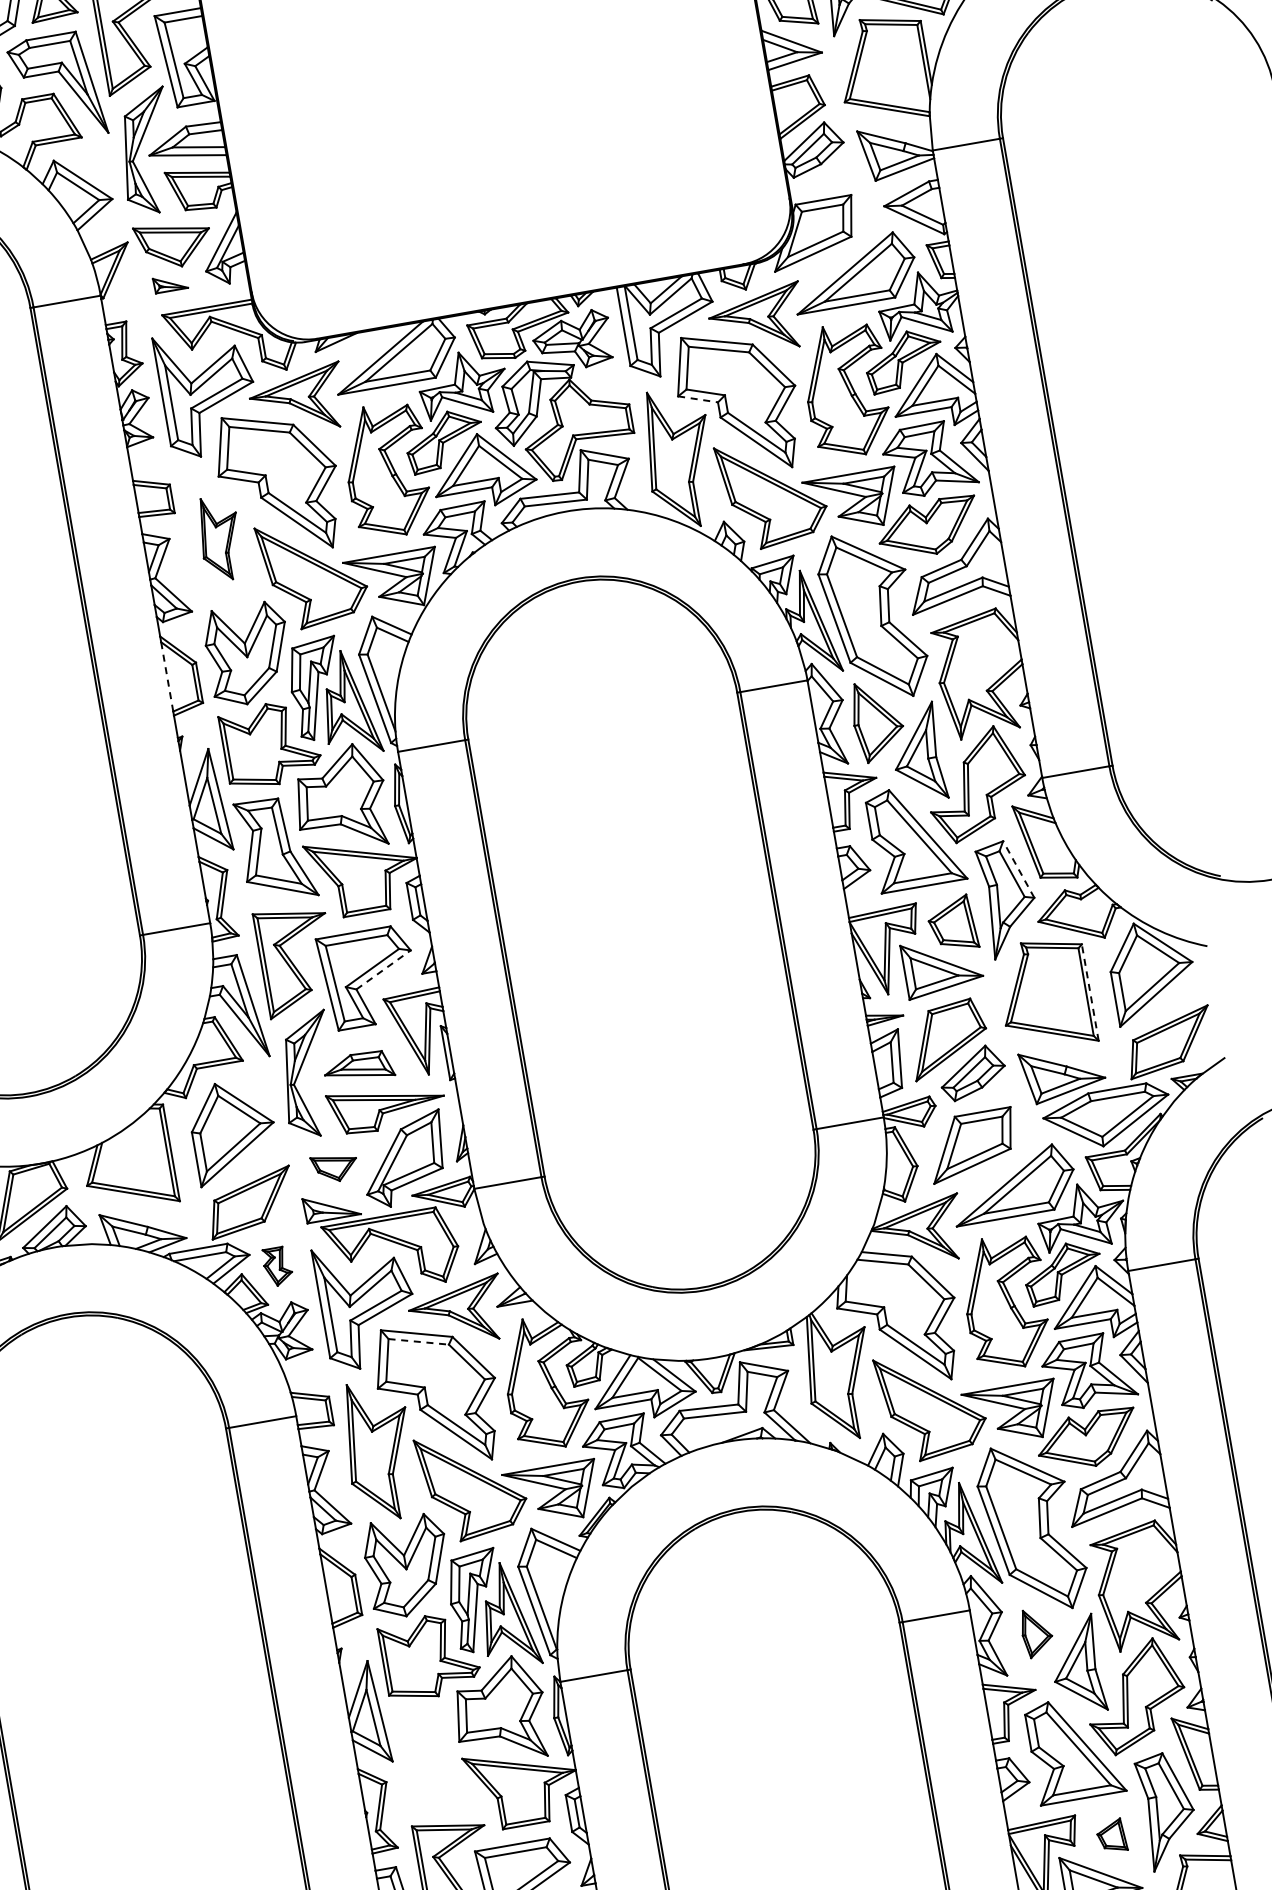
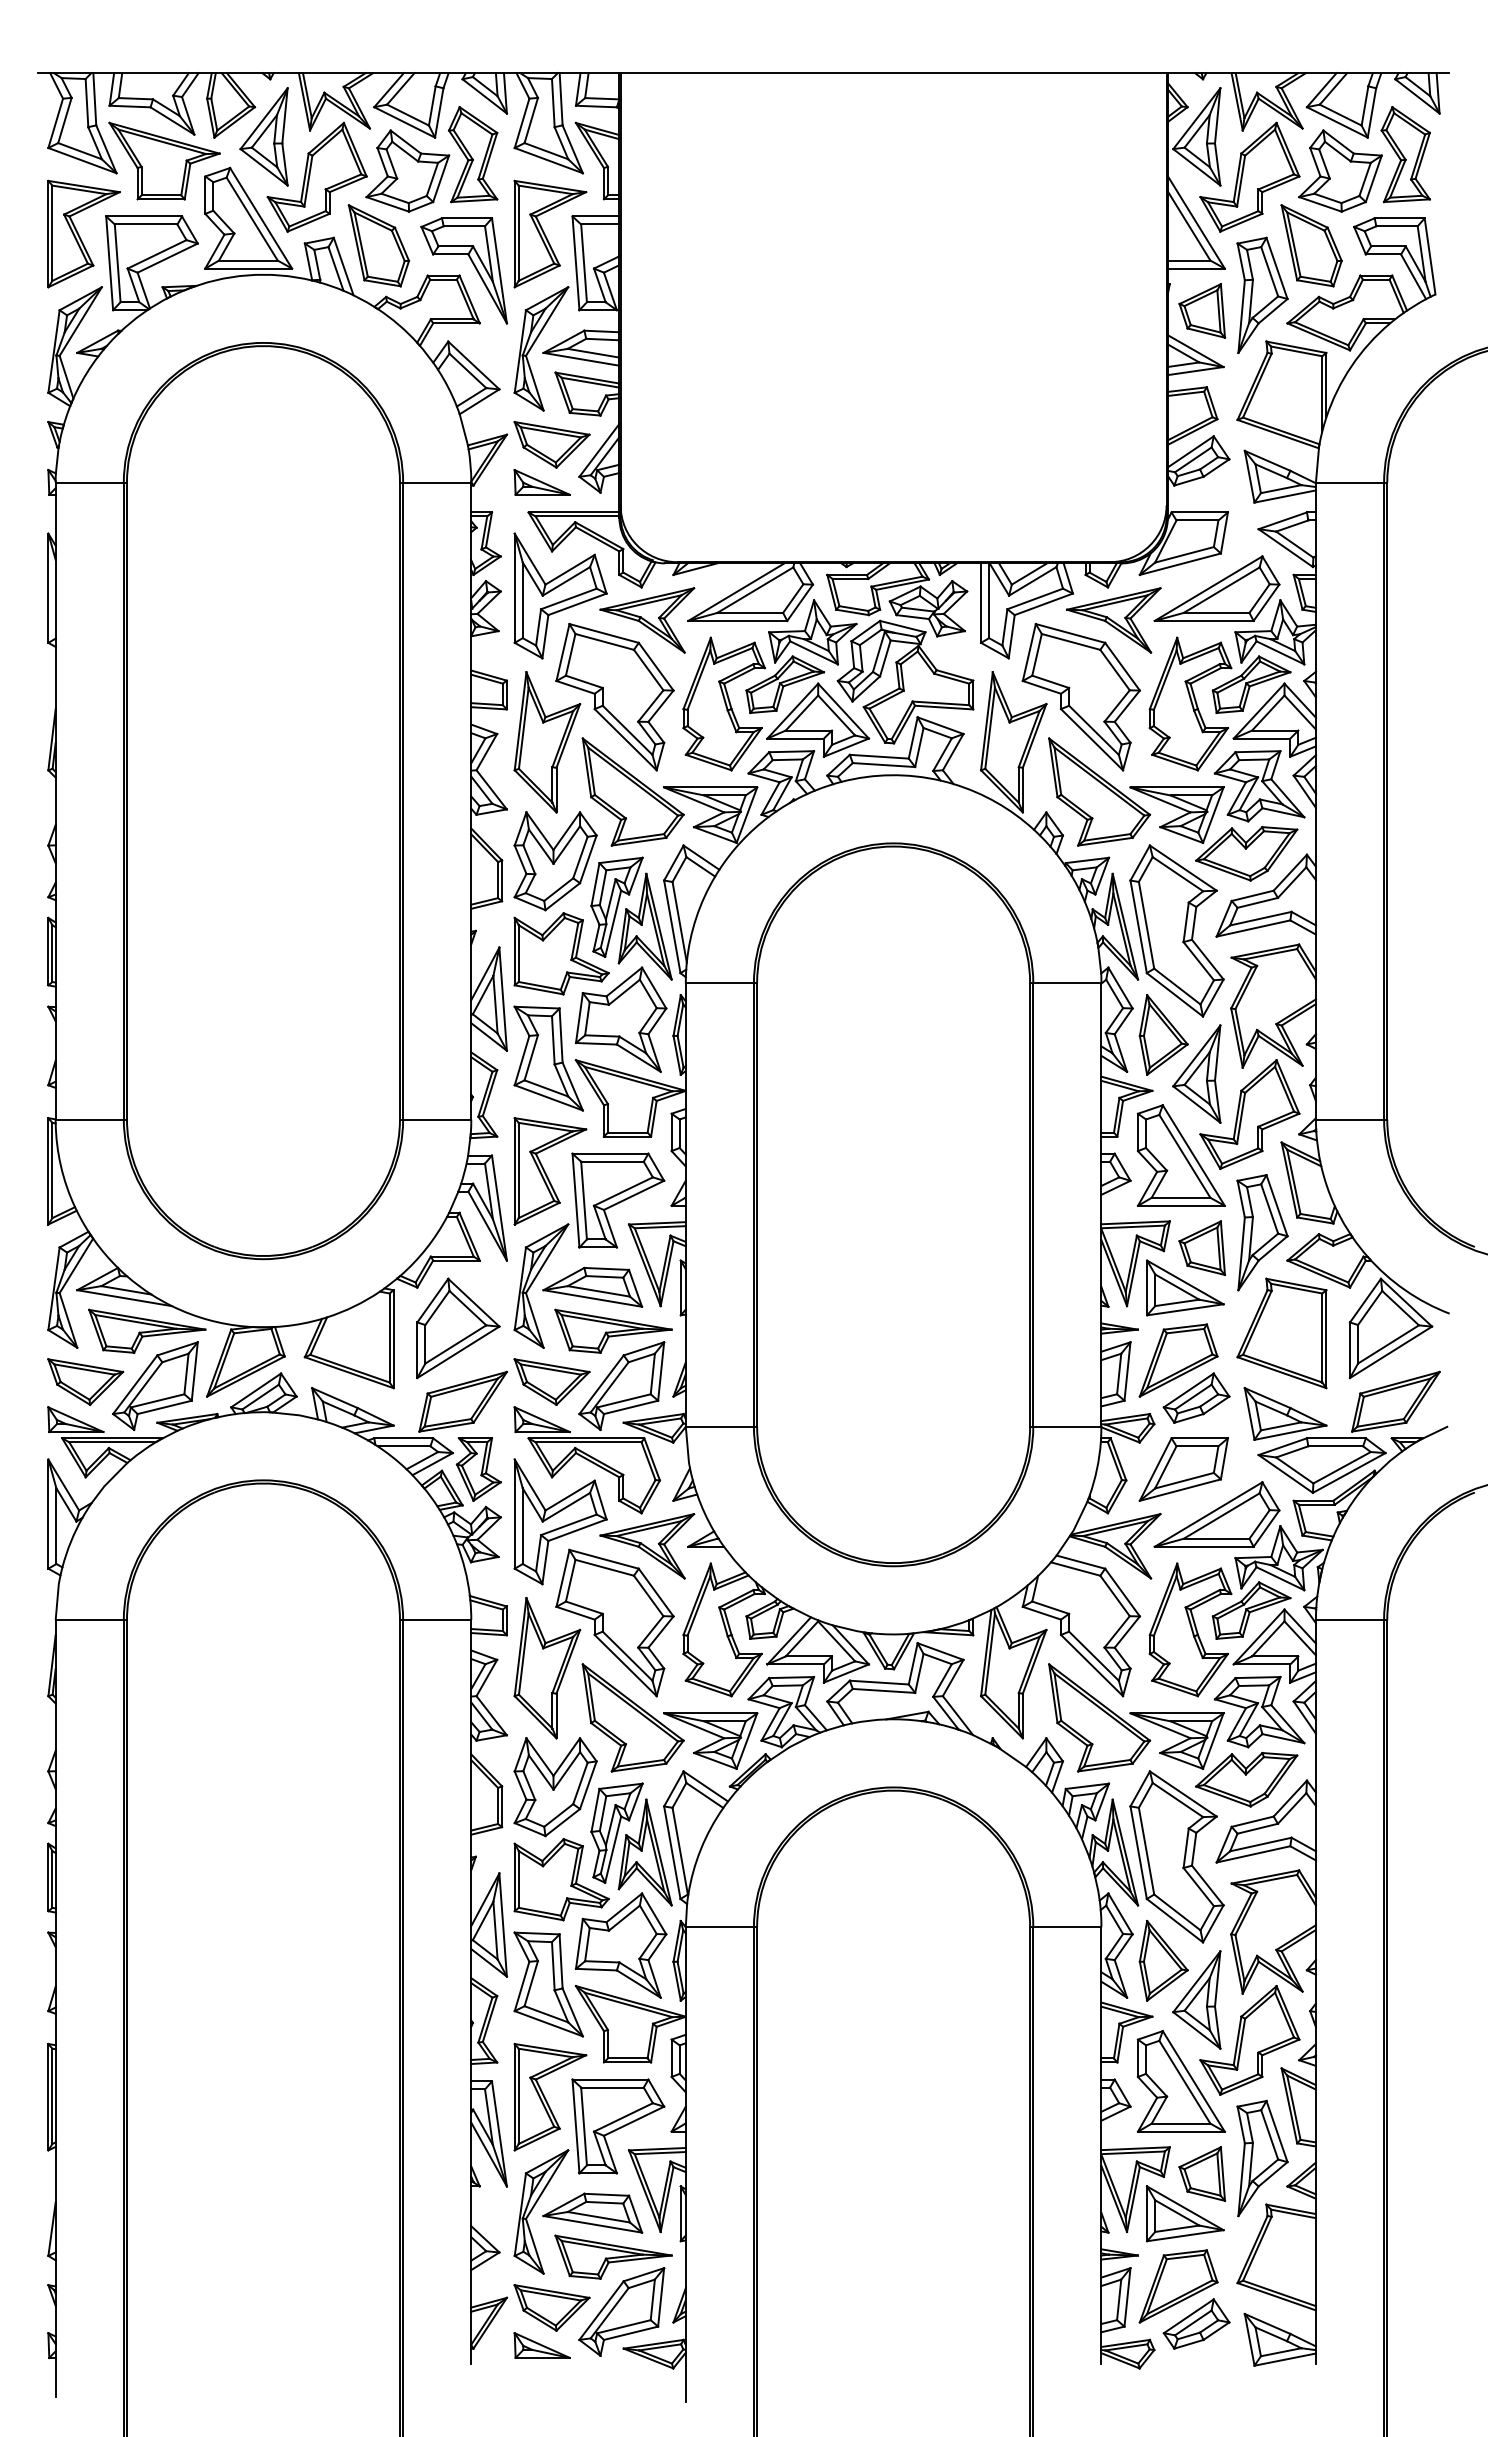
part: (169, 283) -> (541, 482), size x1.67
line: (698, 399) -> (1042, 687), dashed -> solid
part: (220, 538) -> (547, 742), size x1.67
line: (167, 677) -> (471, 870), dashed -> solid
line: (1018, 869) -> (1276, 1205), dashed -> solid
line: (384, 969) -> (634, 1195), dashed -> solid
line: (1090, 992) -> (1326, 1339), dashed -> solid
part: (358, 1066) -> (592, 1286), size x1.43
part: (334, 1167) -> (551, 1381), size x1.67
part: (277, 1266) -> (478, 1469), size x1.67
line: (419, 1341) -> (605, 1567), dashed -> solid
part: (1036, 1632) -> (1163, 1960), size x1.67
part: (434, 1762) -> (548, 1984), added
part: (1111, 1835) -> (1202, 2173), size x1.67

